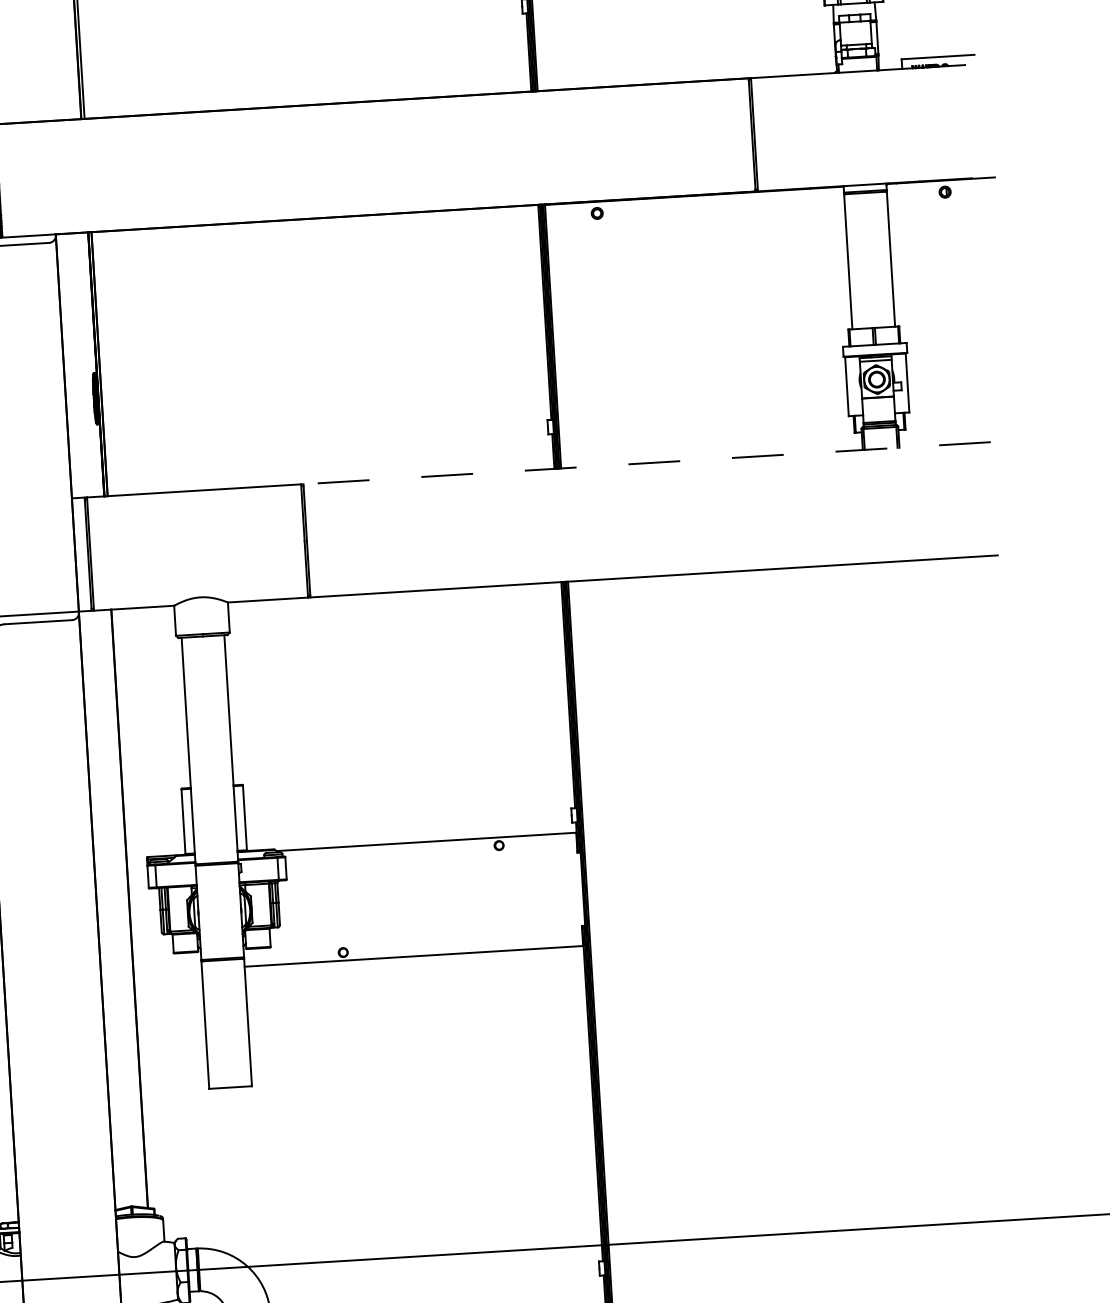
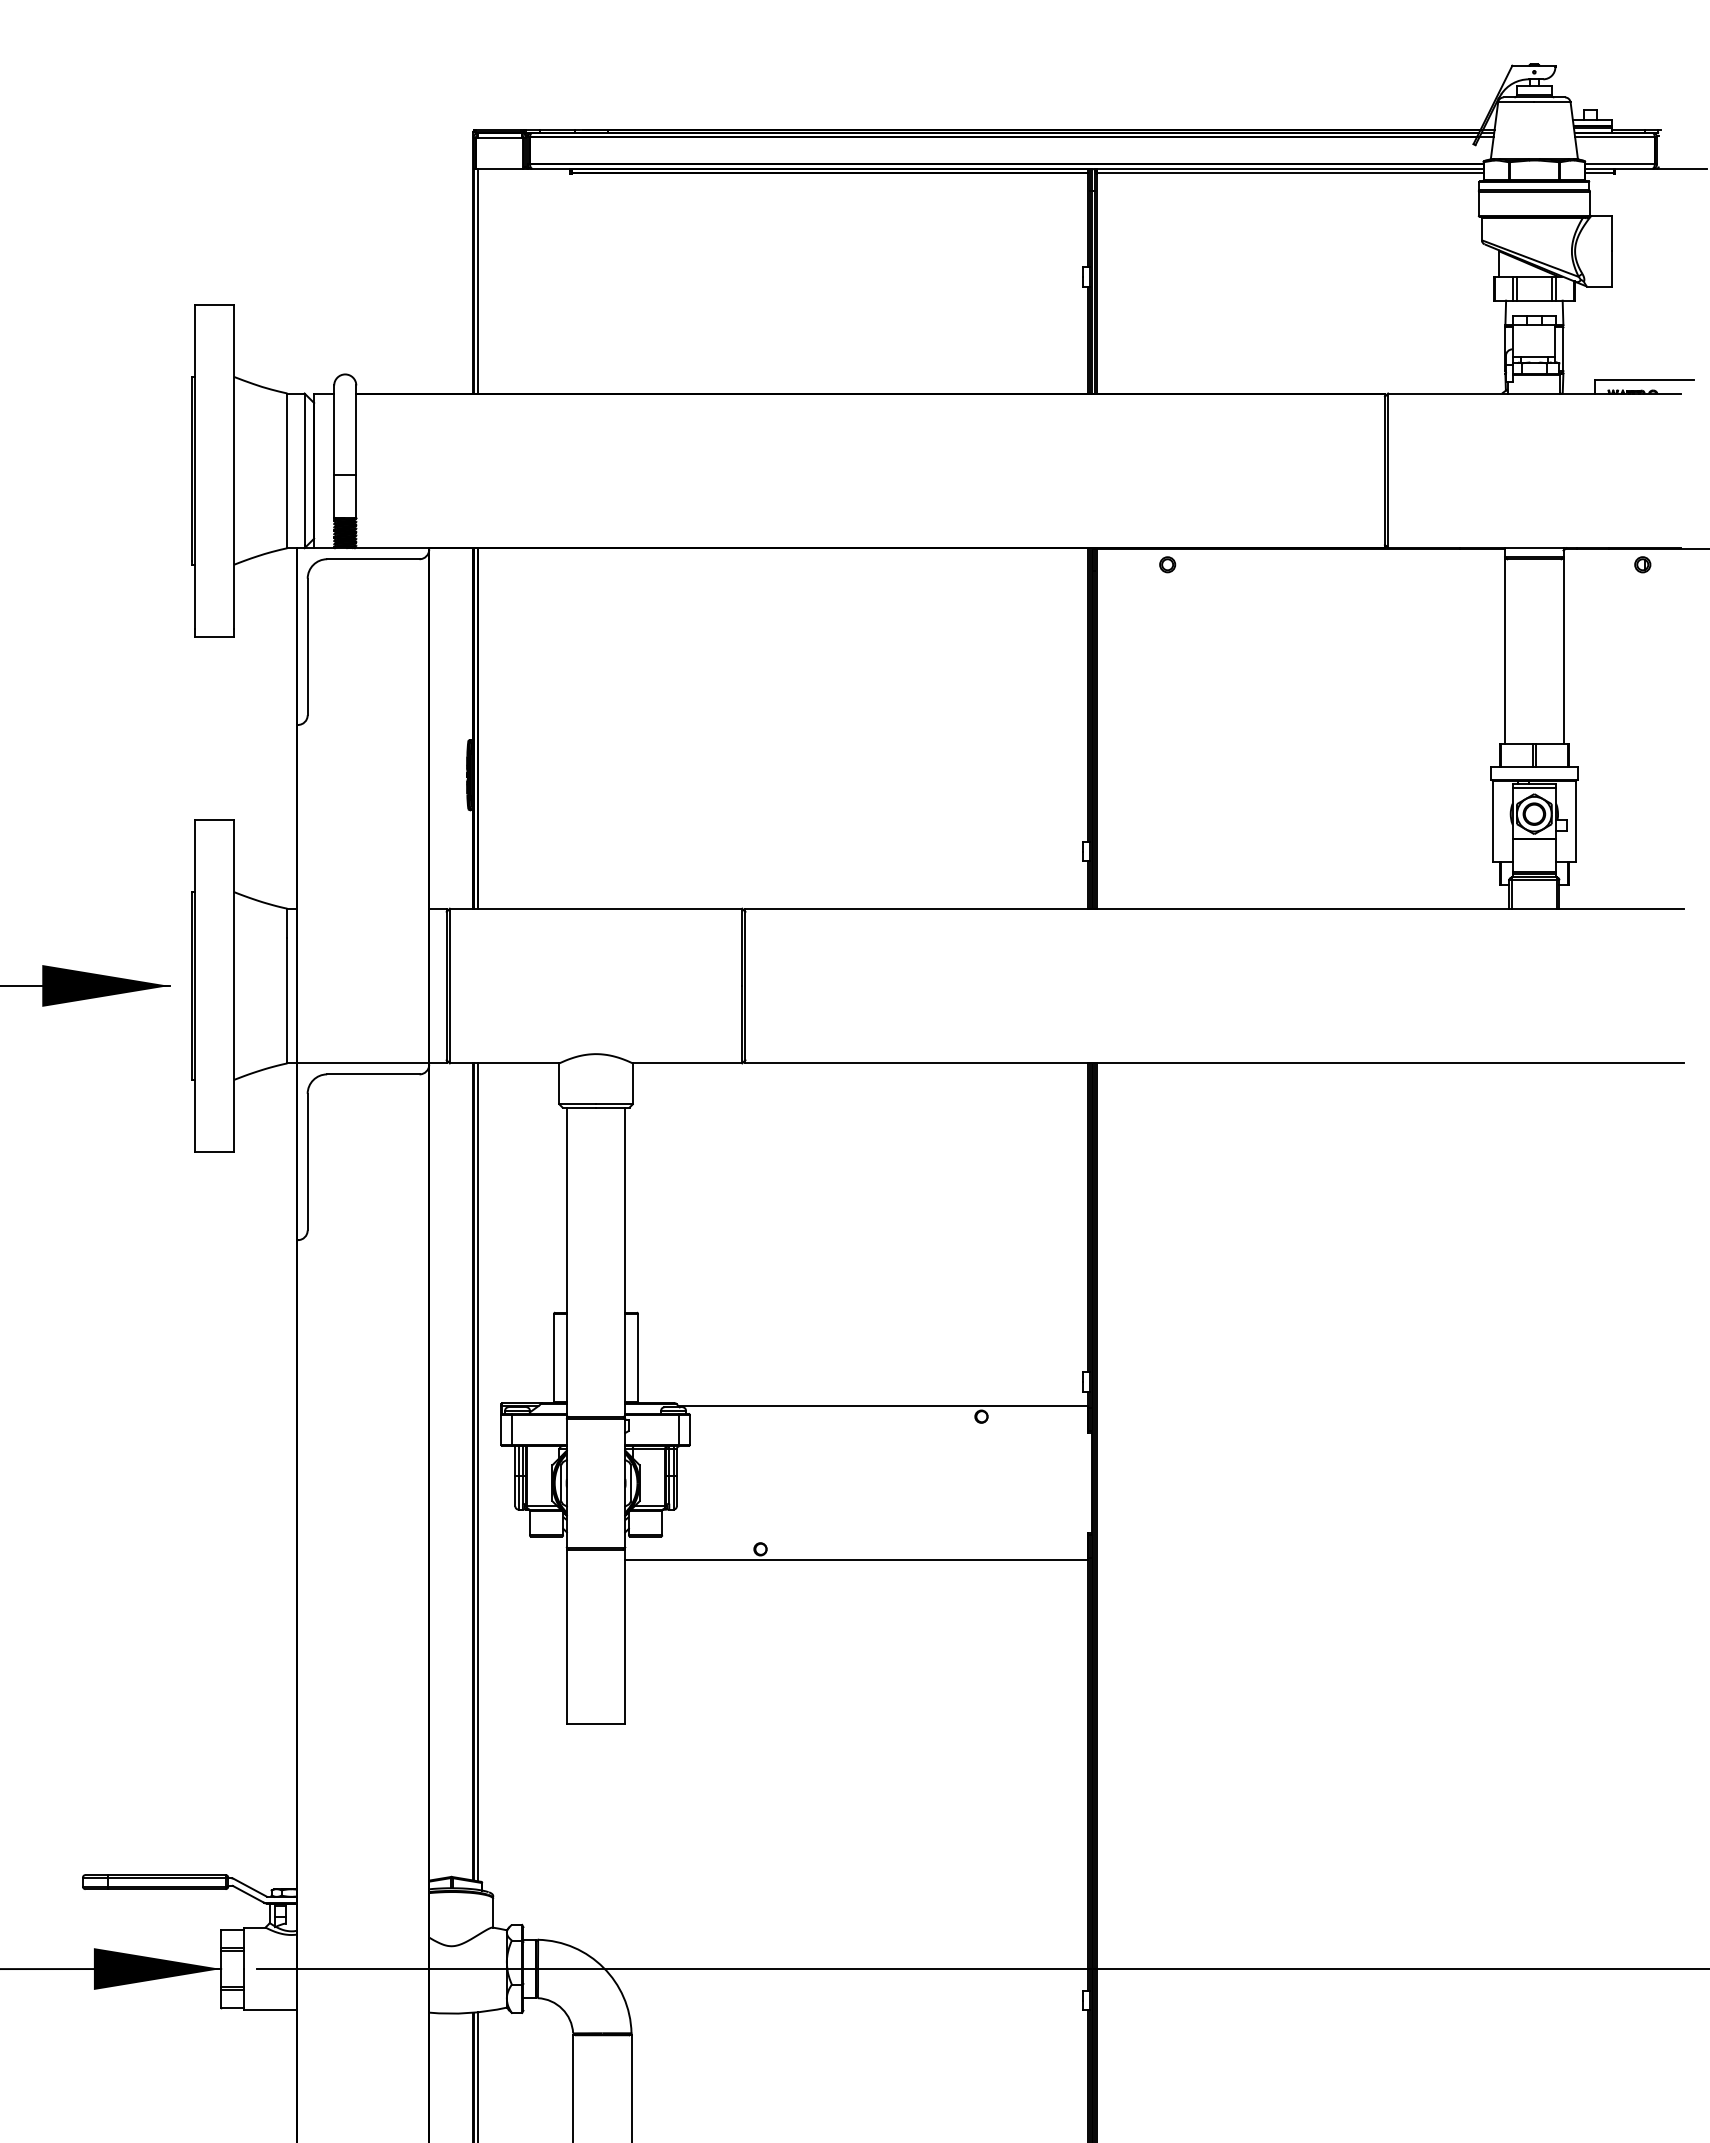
line: (646, 463) -> (1214, 908), dashed -> solid
line: (133, 908) -> (478, 1472), added

